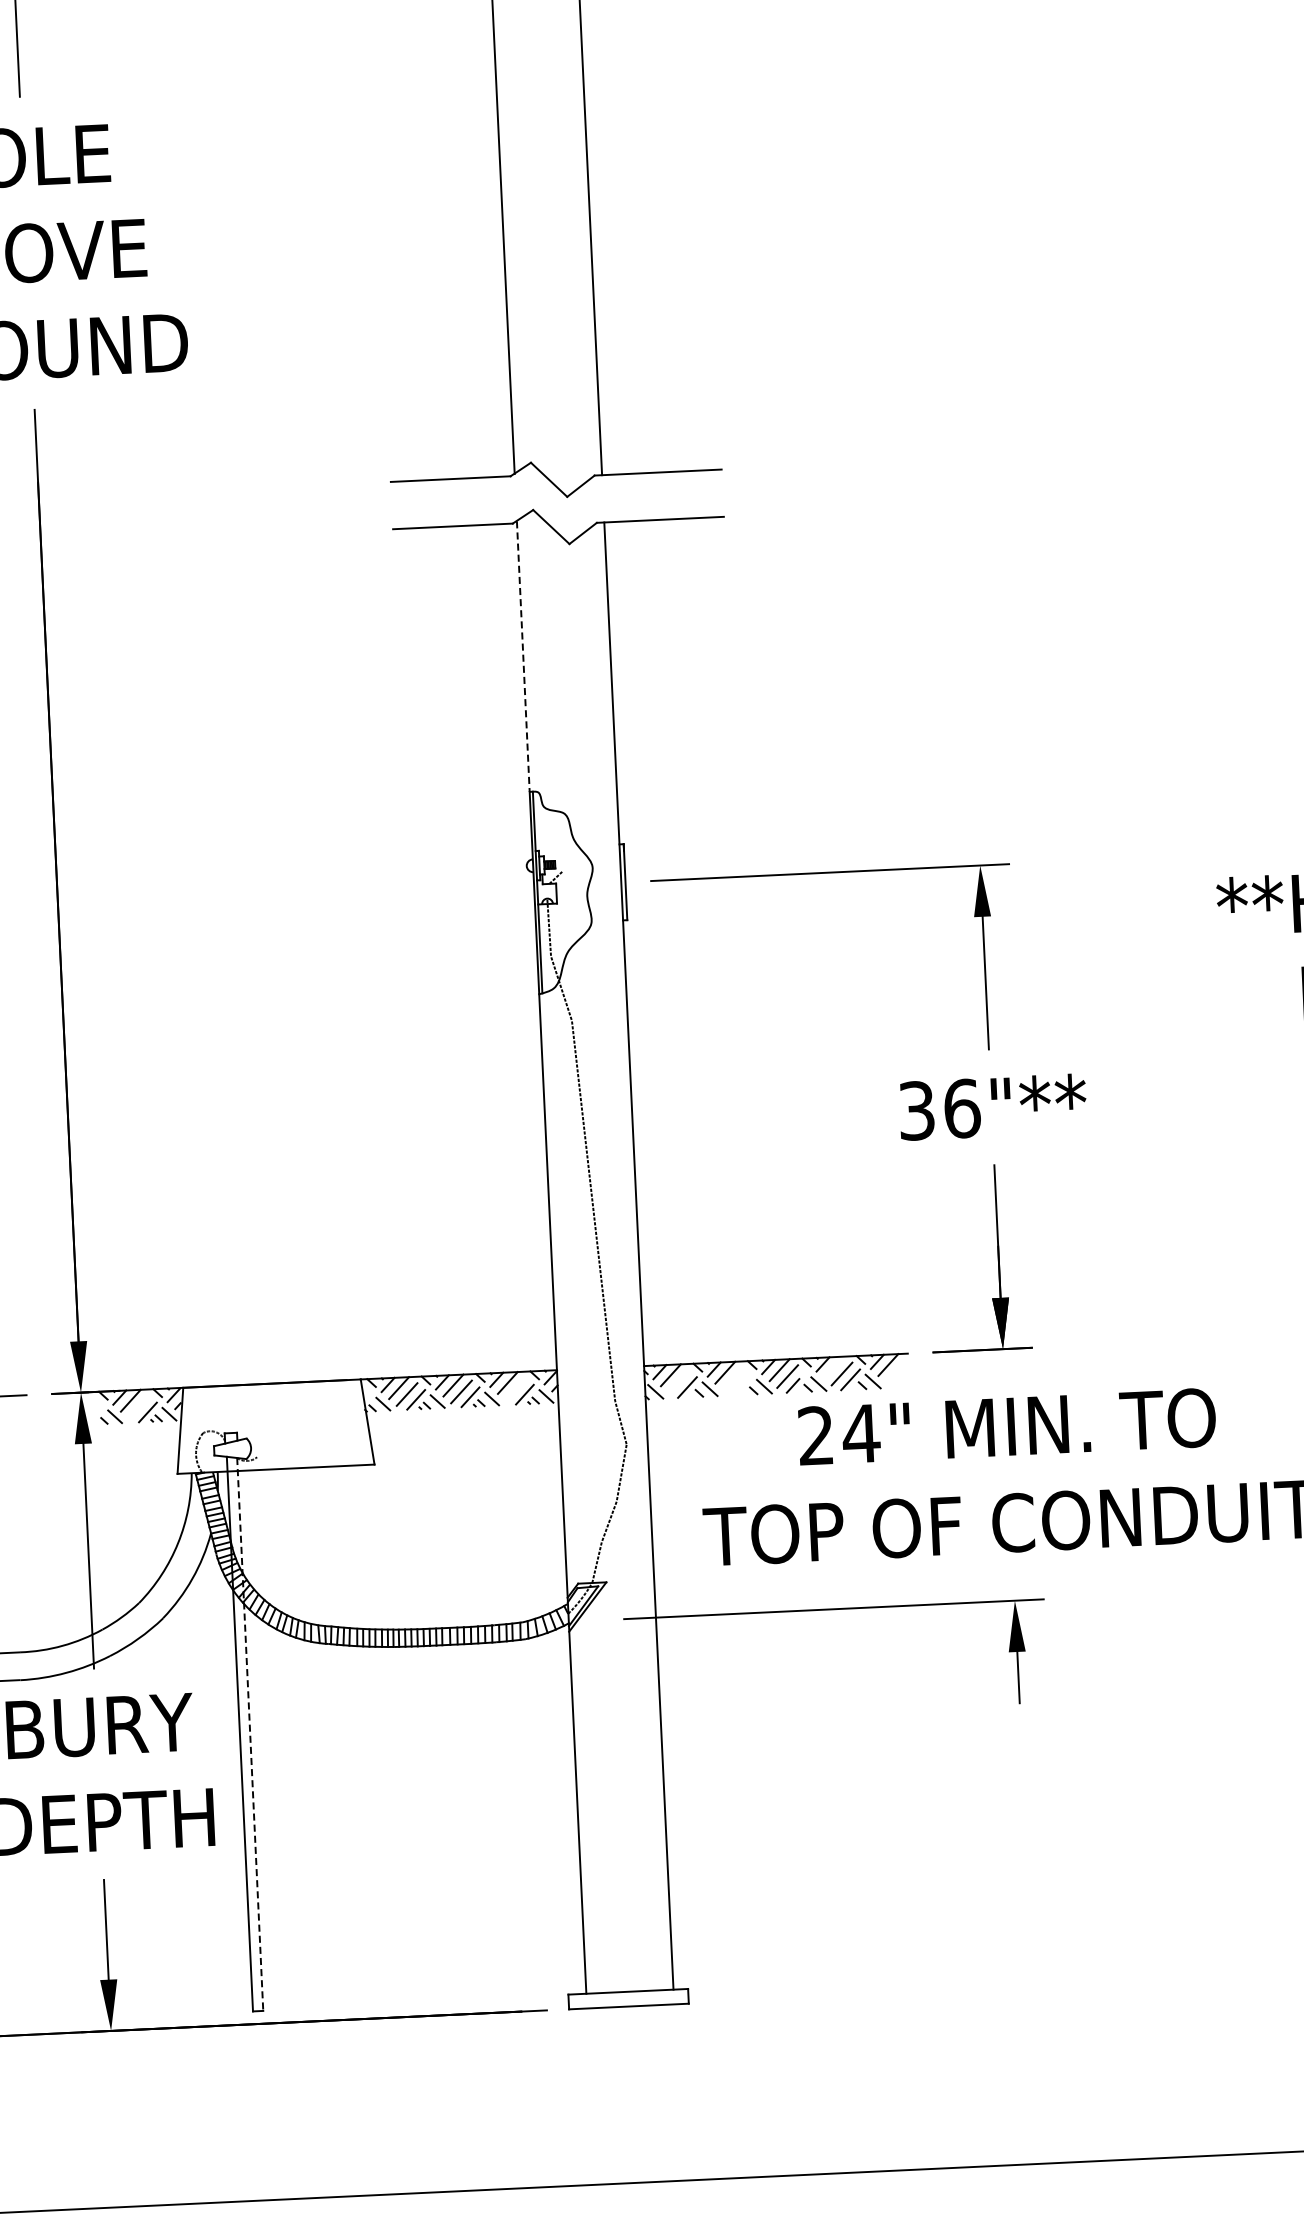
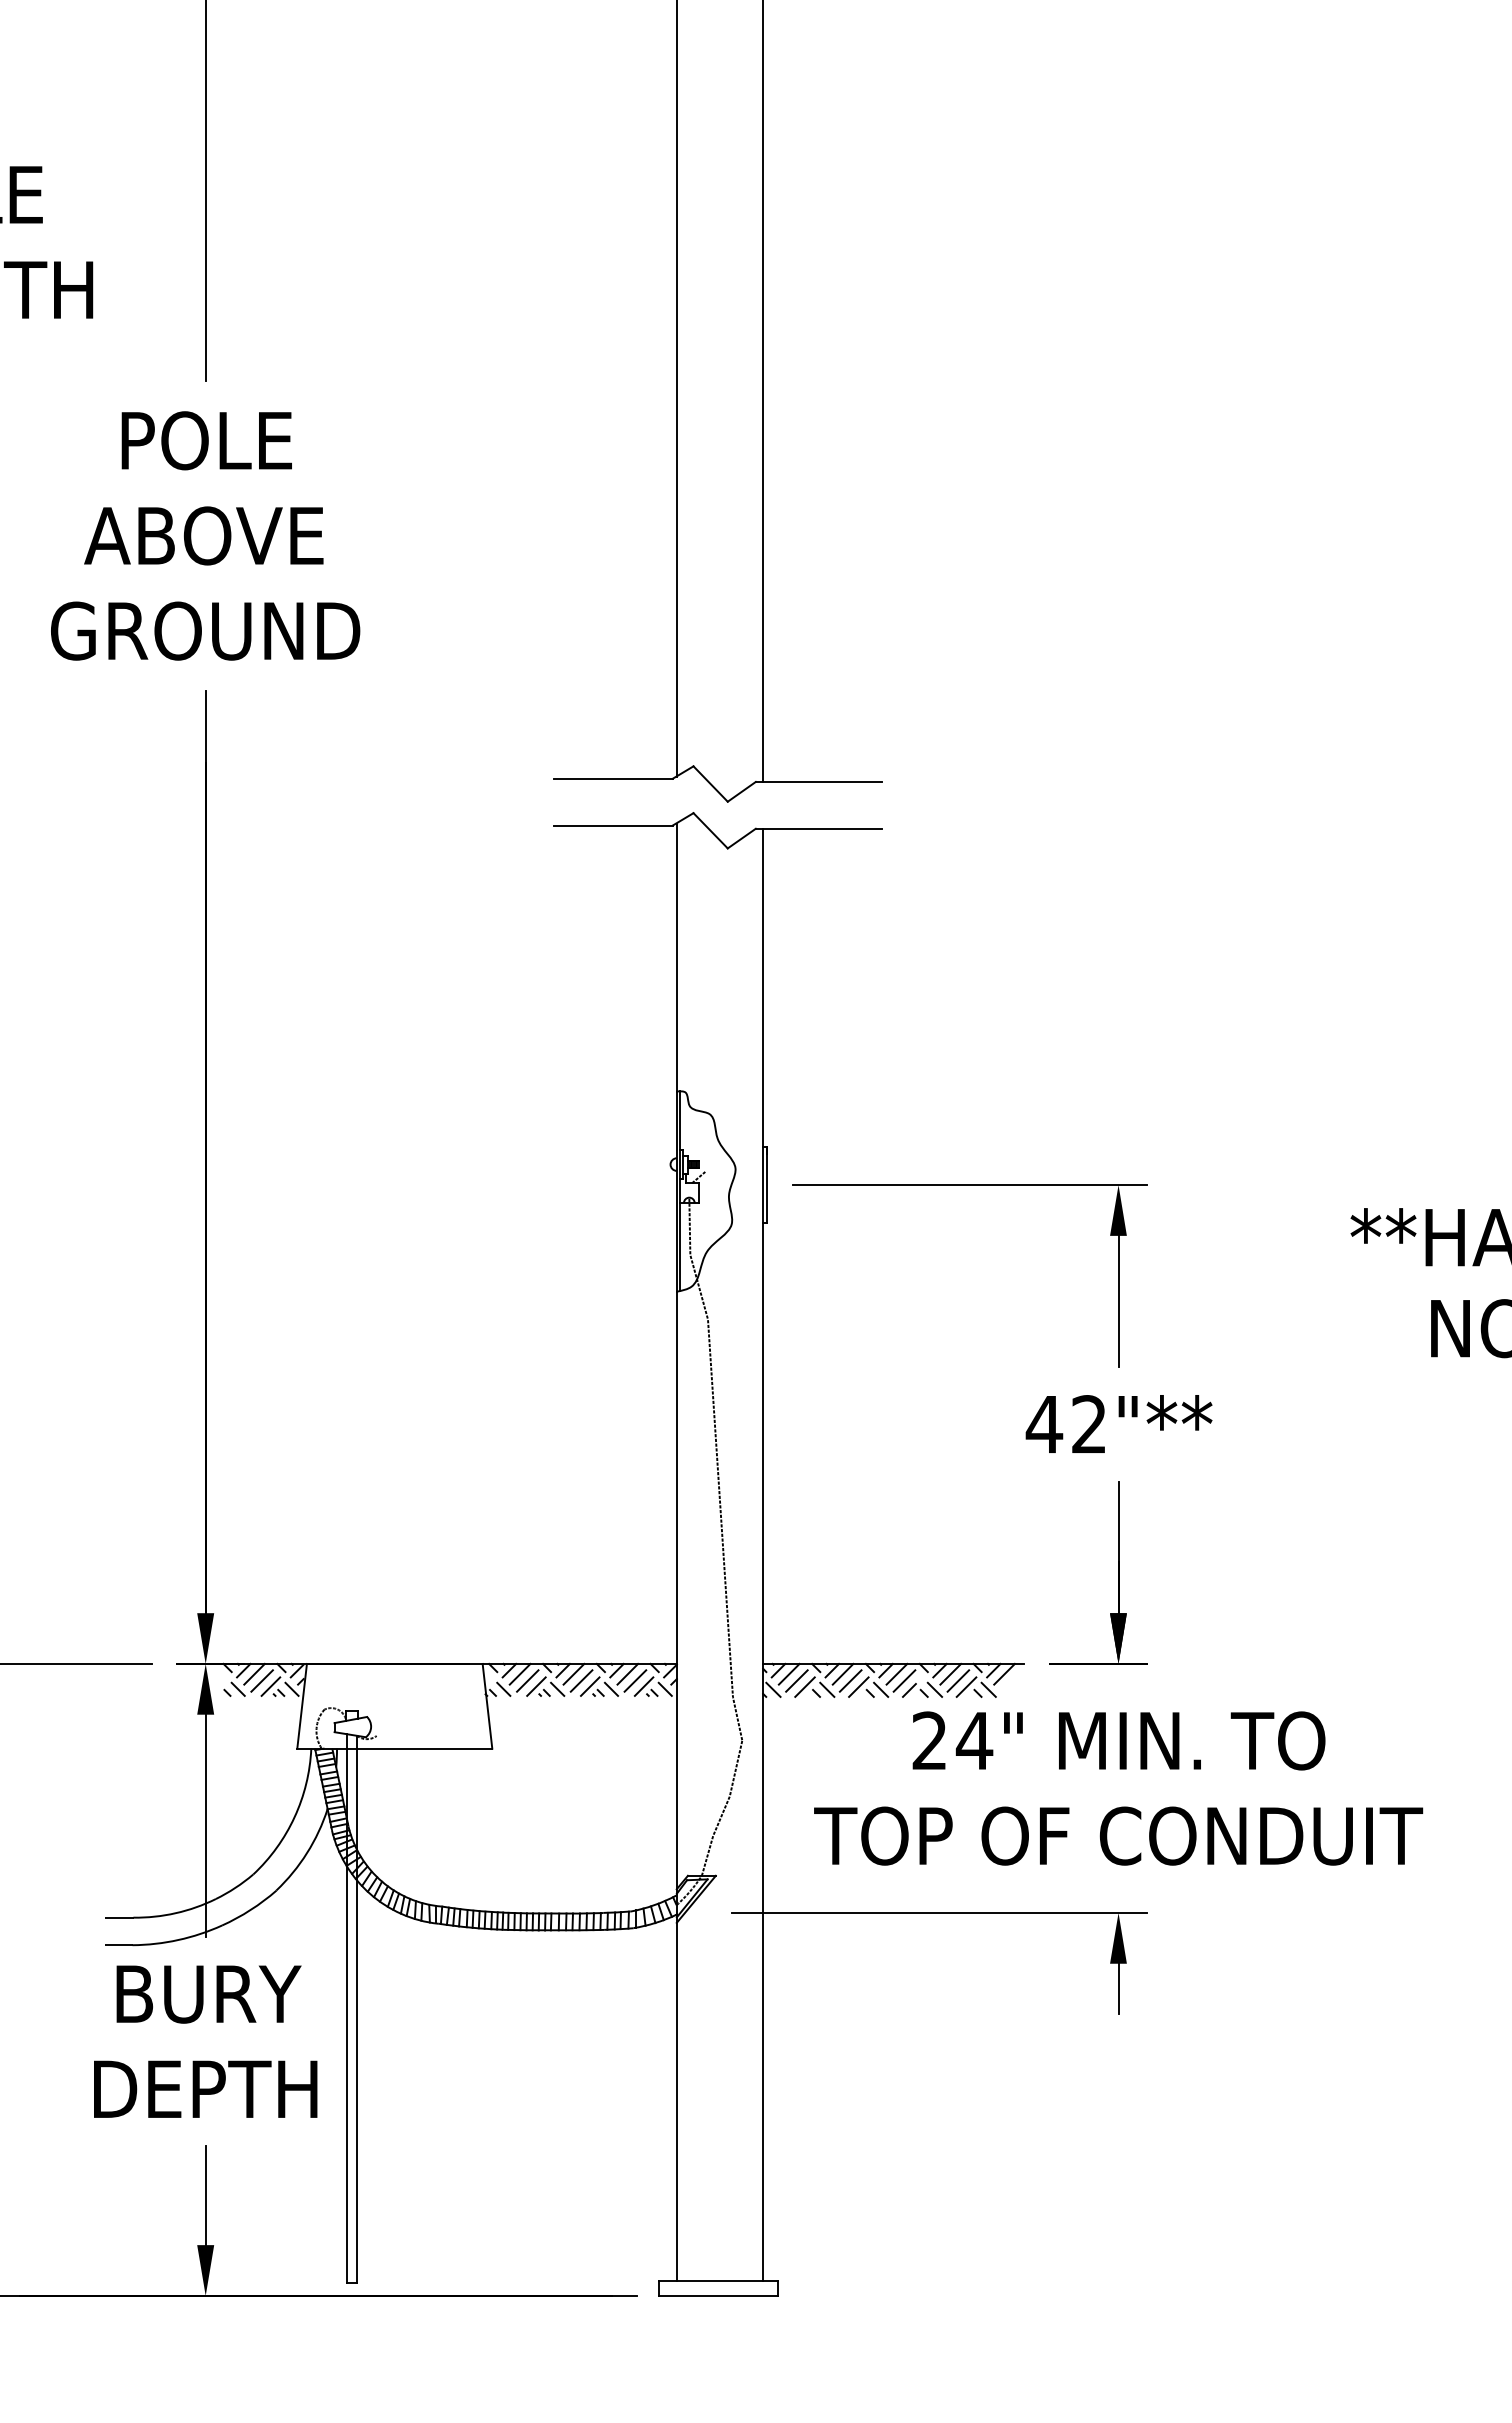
line: (522, 656) -> (676, 957), dashed -> solid
text: (939, 1109) -> (1066, 1424), 36"** -> 42"**
line: (833, 1366) -> (950, 1673), added
line: (733, 1378) -> (850, 1680), added
line: (678, 1381) -> (796, 1680), added
line: (741, 1384) -> (858, 1686), added
line: (515, 1388) -> (635, 1680), added
line: (138, 1406) -> (261, 1680), added
line: (249, 1734) -> (356, 2009), dashed -> solid

